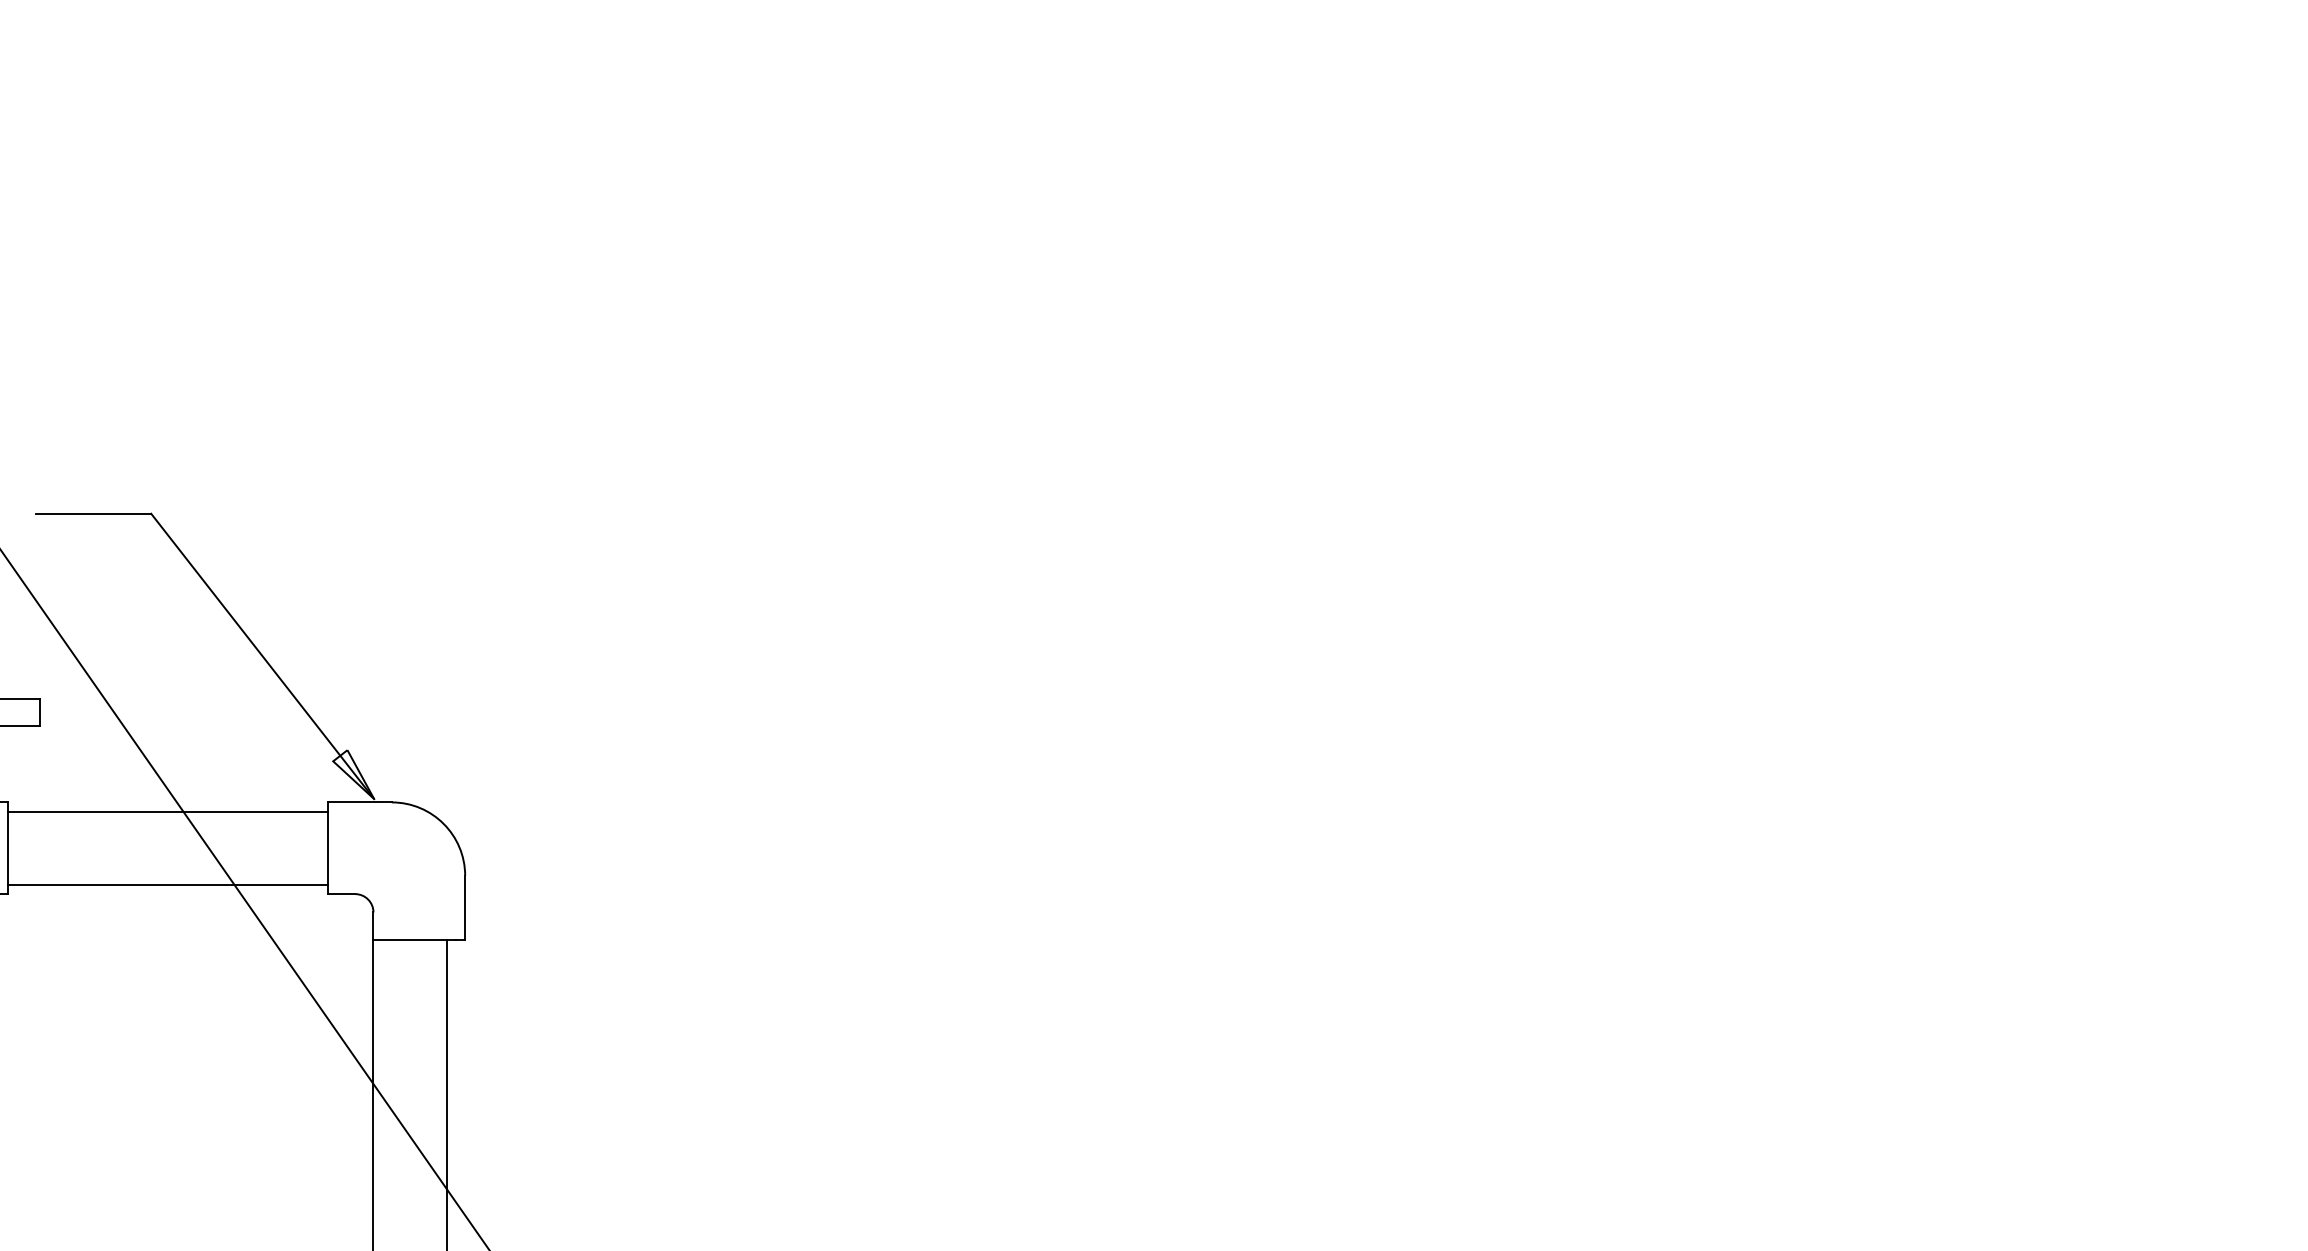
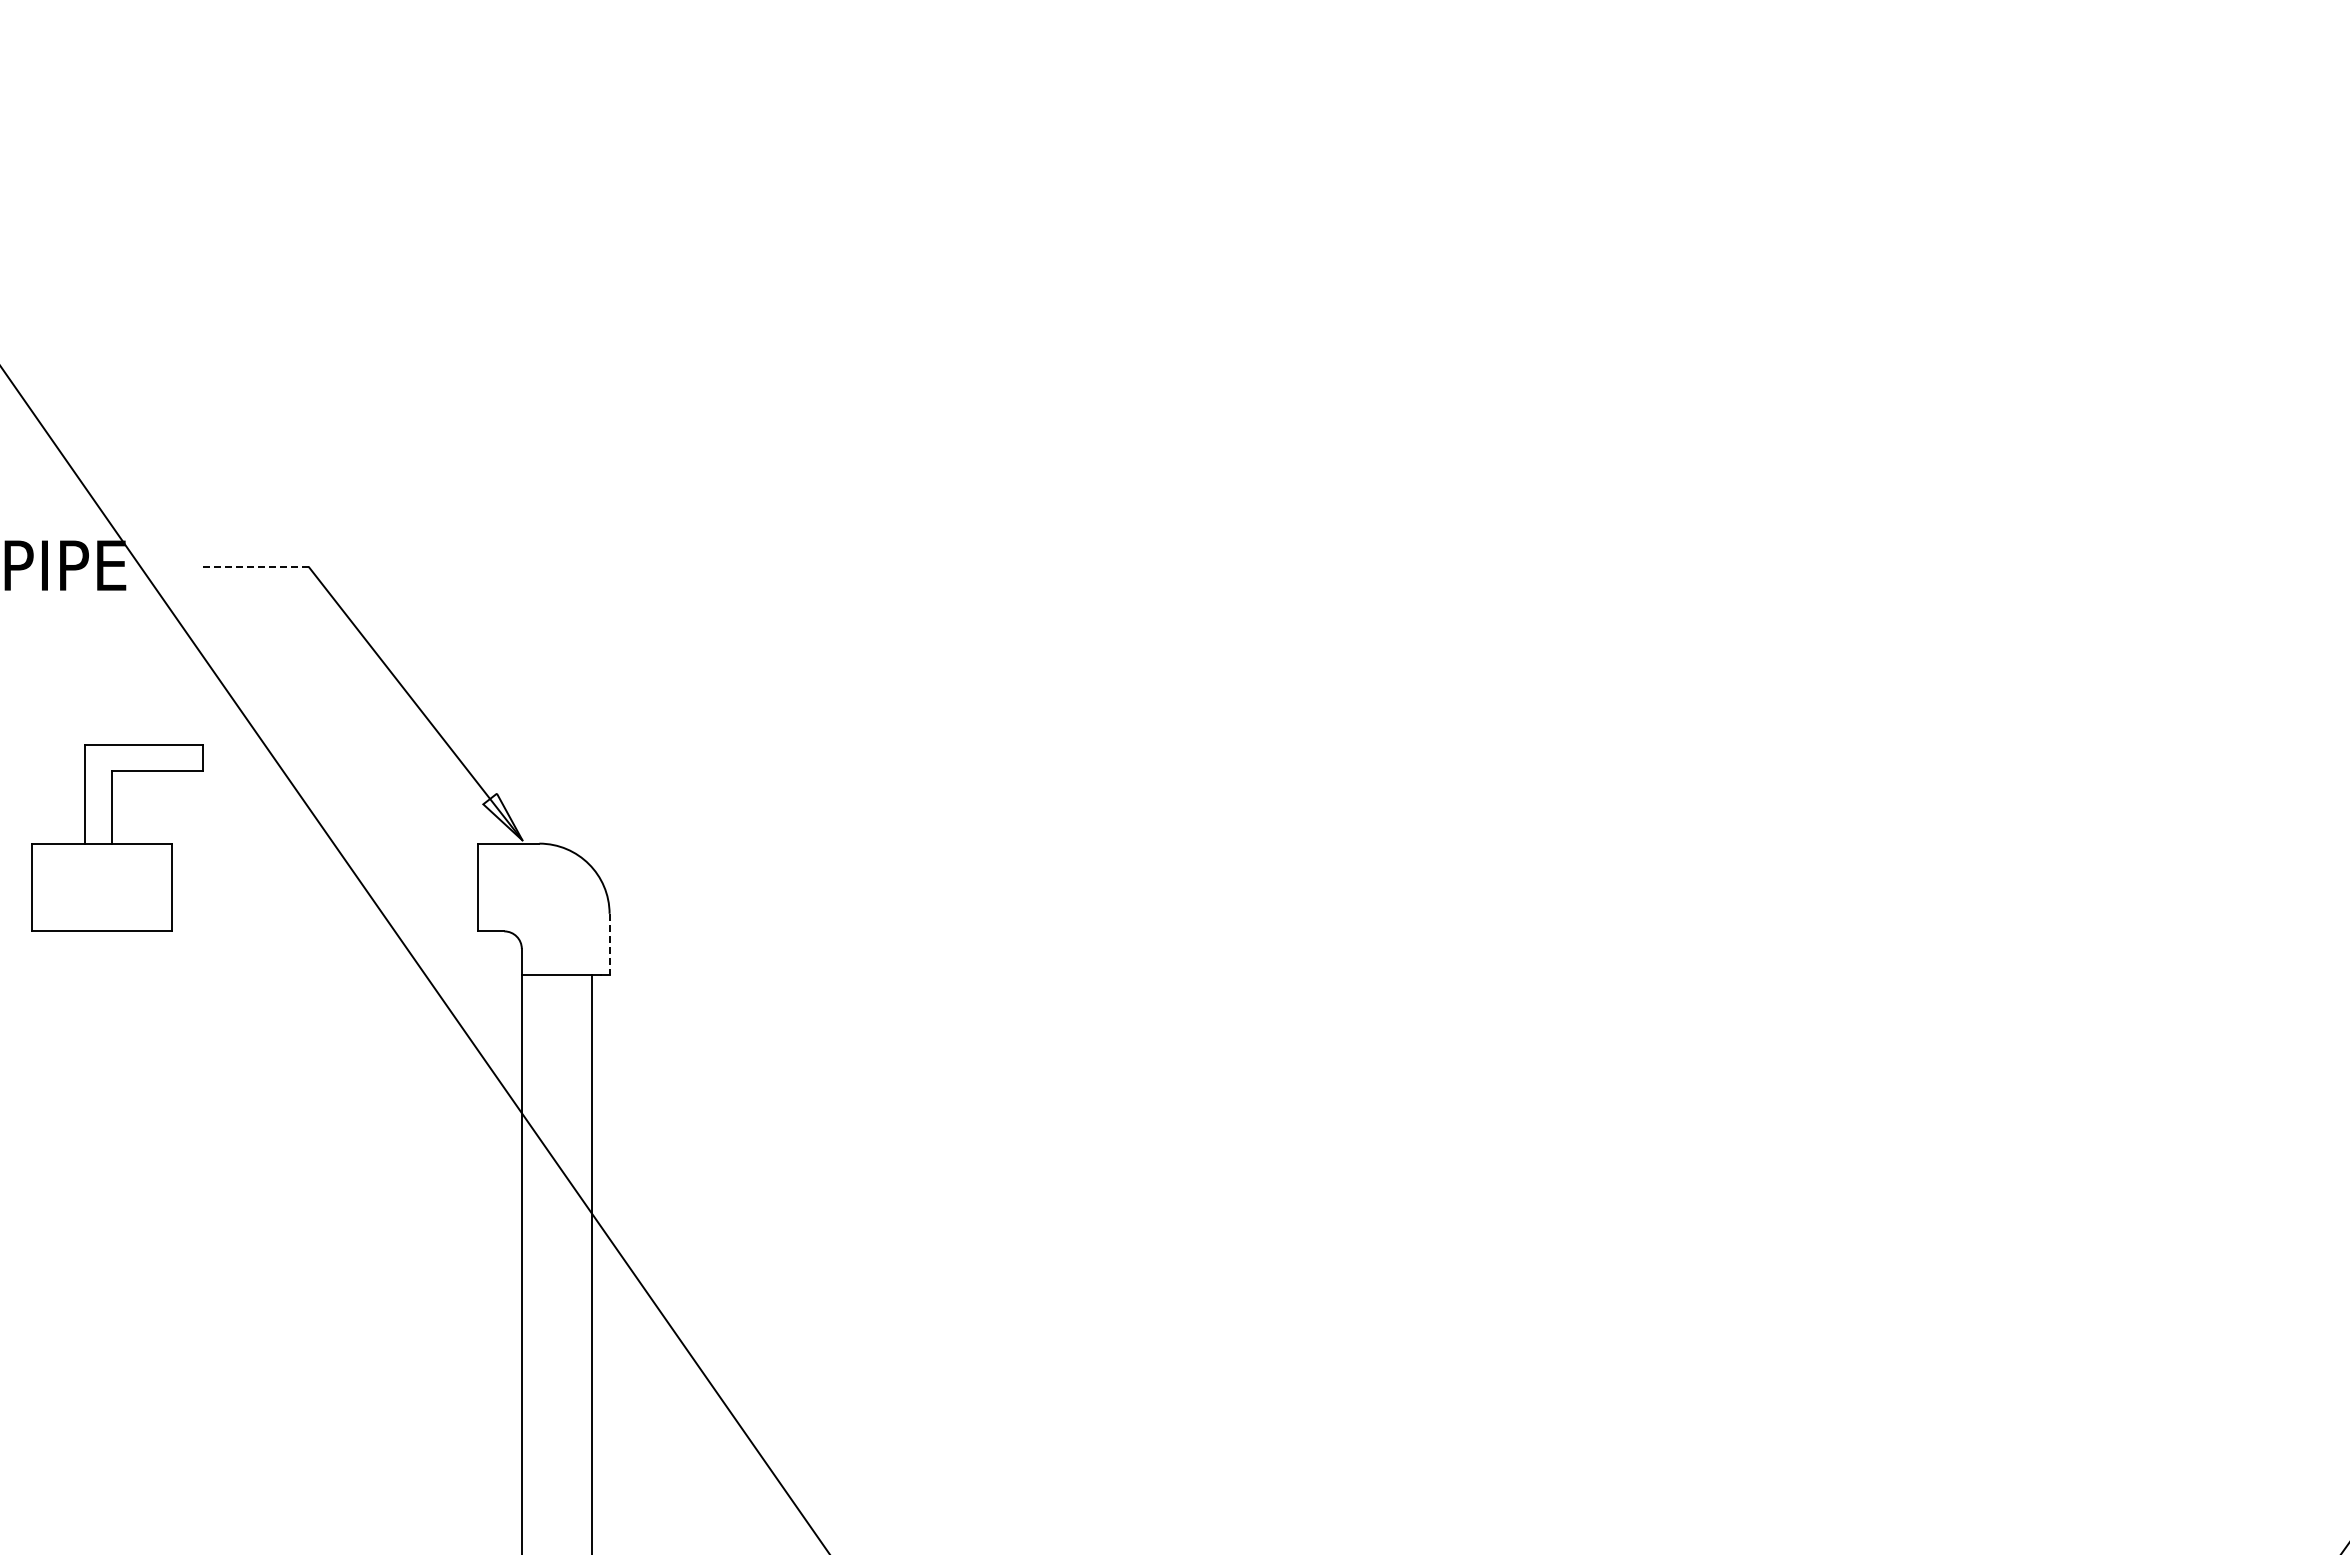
line: (94, 513) -> (254, 567), solid -> dashed
line: (167, 811) -> (324, 852), removed
line: (167, 884) -> (324, 922), removed
line: (465, 907) -> (609, 944), solid -> dashed

